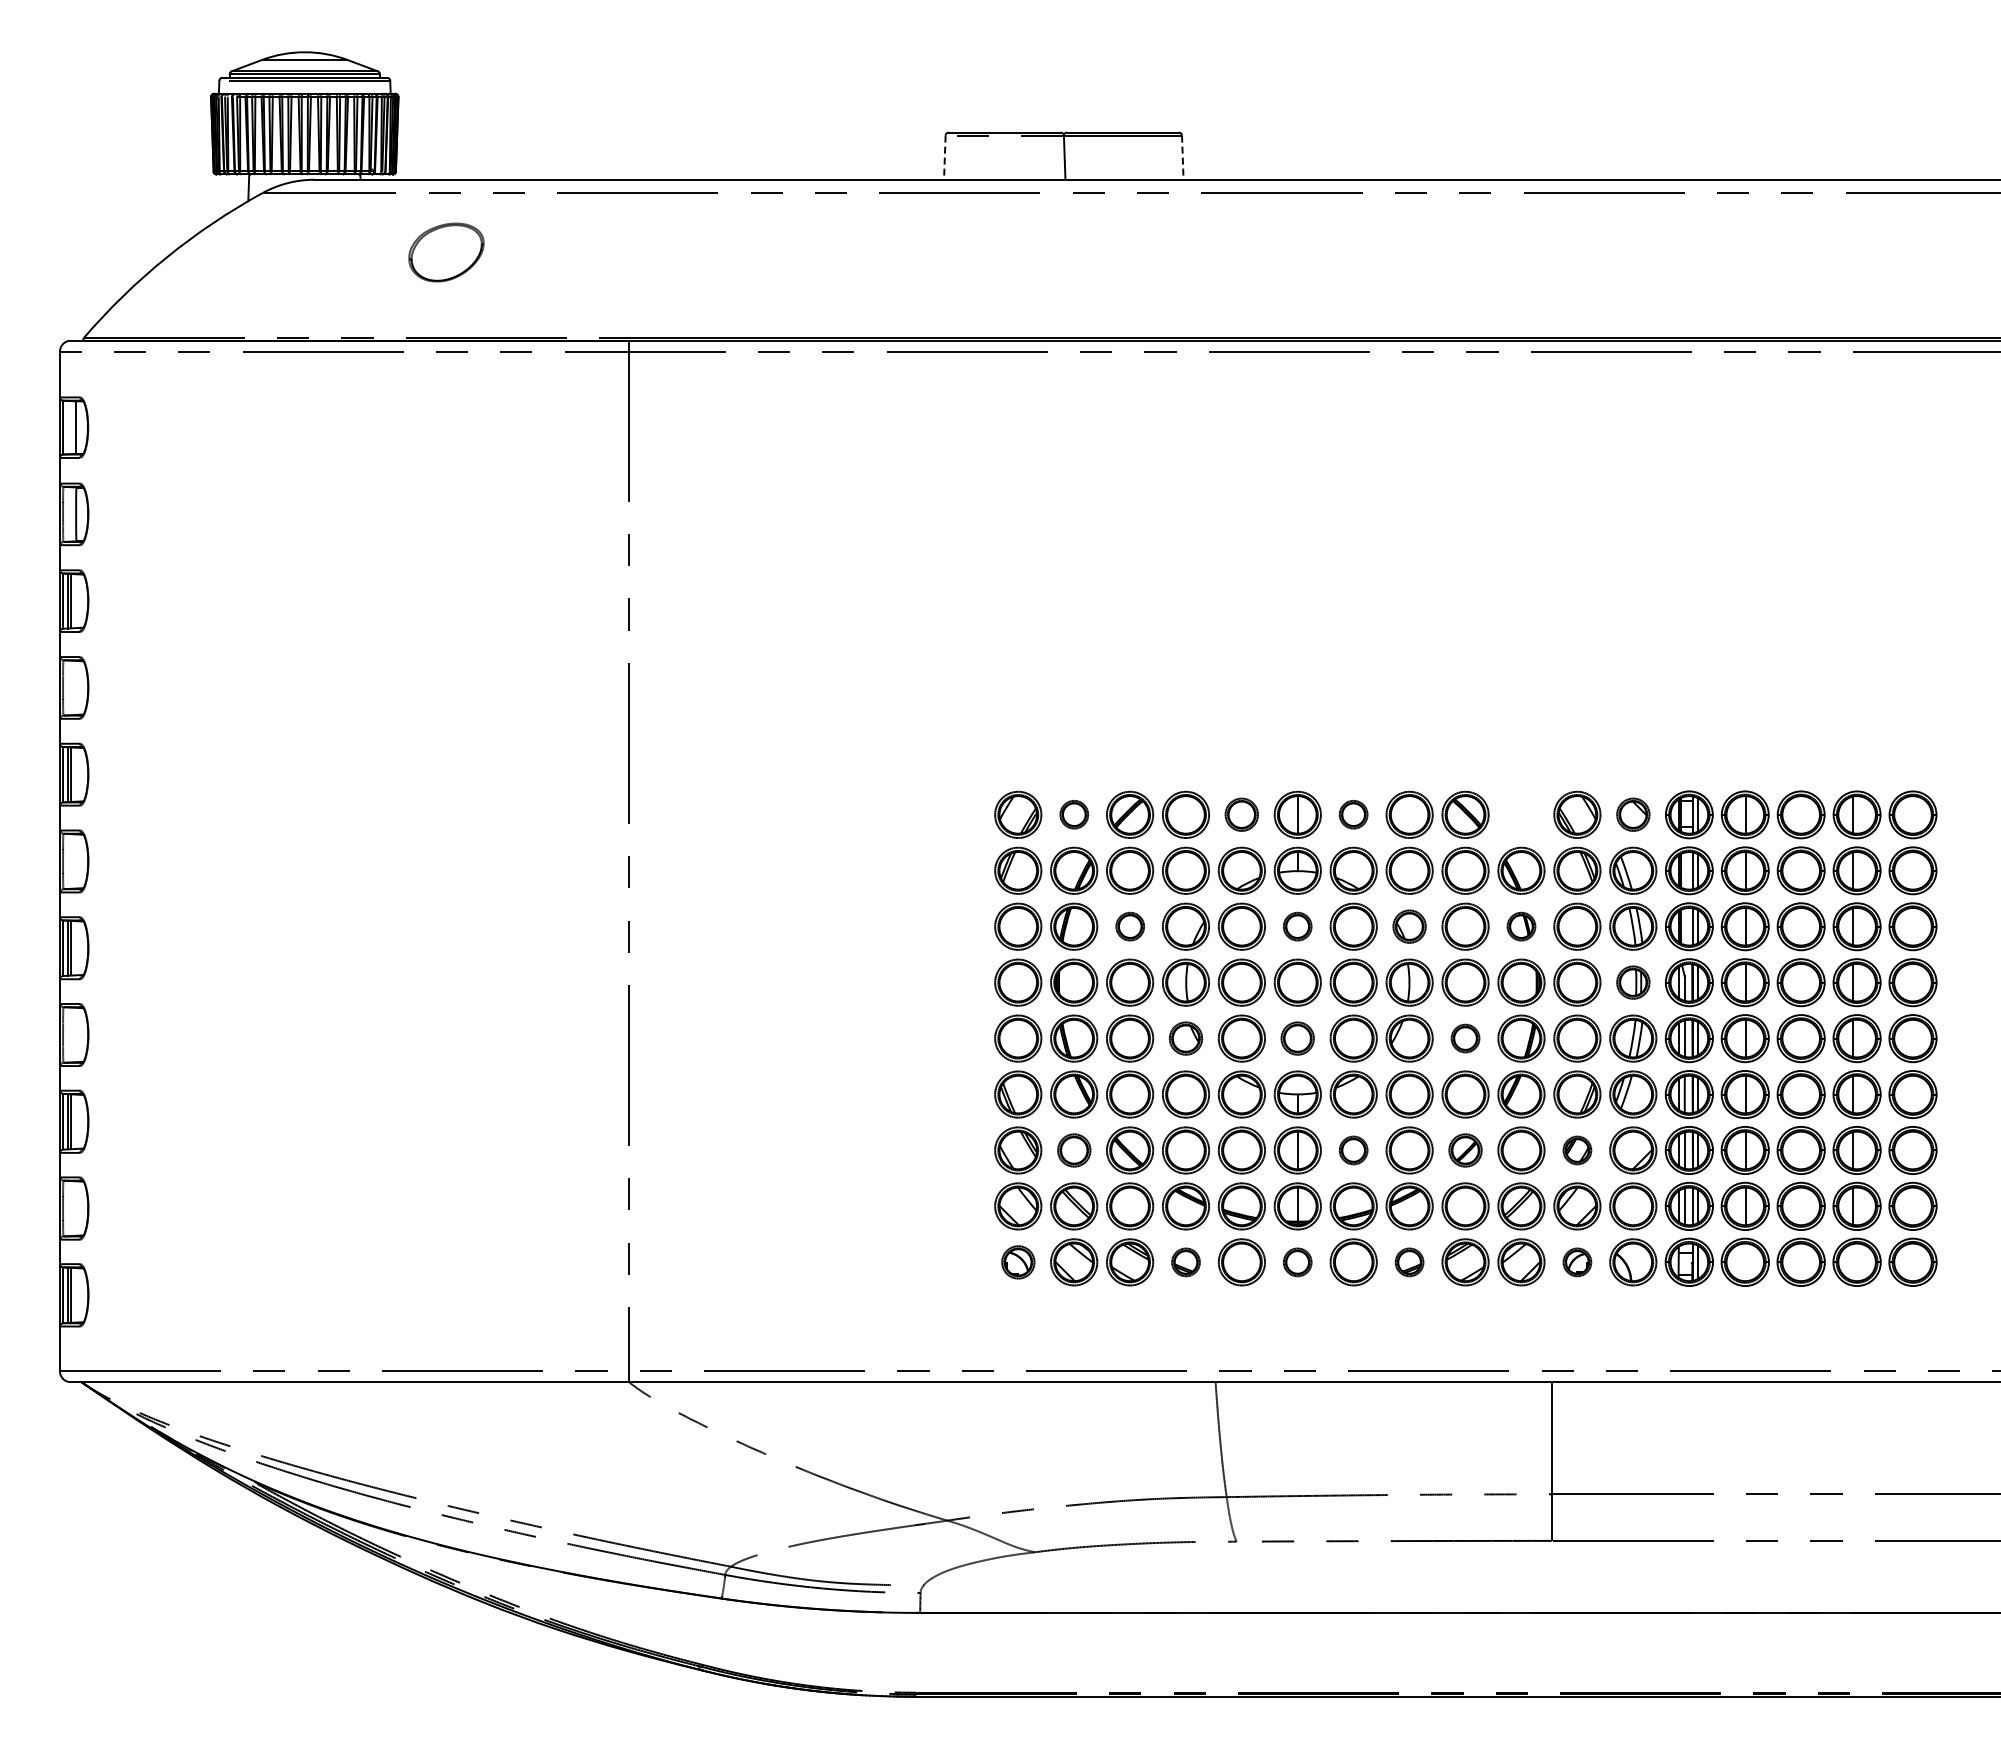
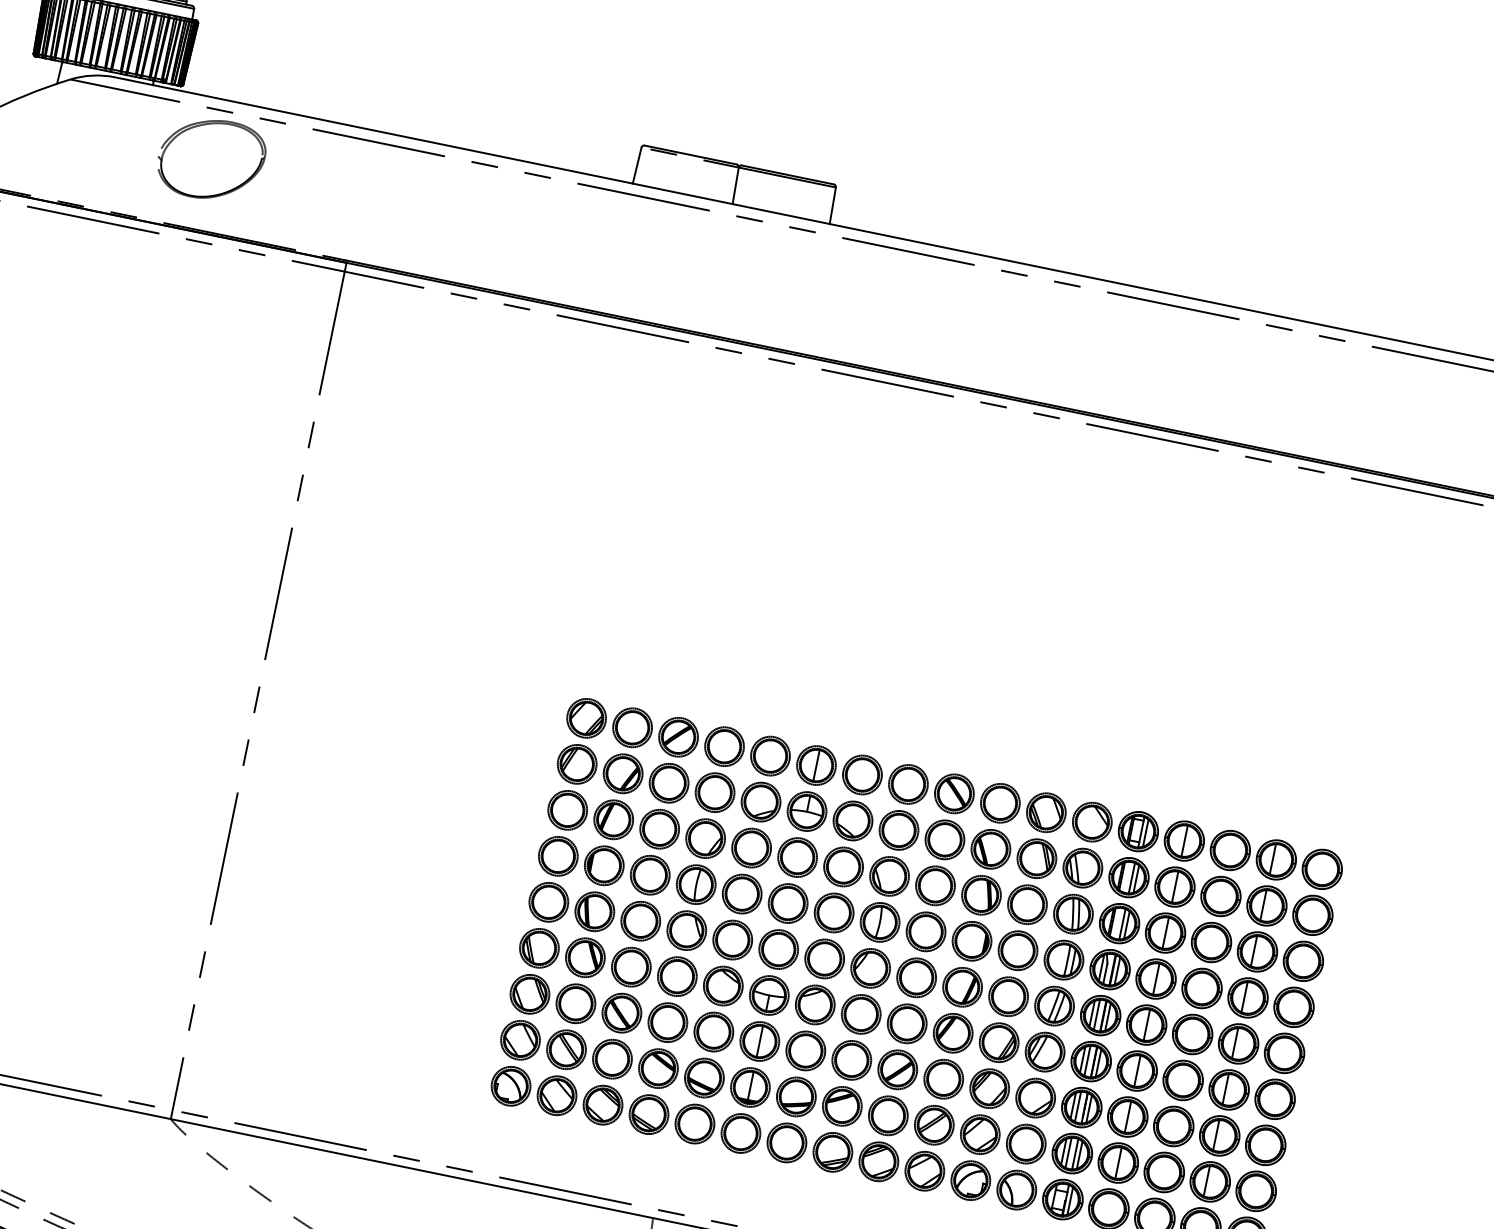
line: (944, 158) -> (636, 166), dashed -> solid
line: (1182, 158) -> (832, 206), dashed -> solid
part: (446, 252) -> (211, 159), size x1.67
part: (1074, 814) -> (632, 727), size x1.67
part: (1241, 814) -> (770, 755), size x1.43
part: (1353, 814) -> (862, 774), size x1.67
part: (1521, 814) -> (1000, 802), added
part: (1633, 814) -> (1092, 821), size x1.43
part: (1130, 926) -> (660, 829), size x1.67
part: (1297, 926) -> (797, 857), size x1.67
part: (1409, 926) -> (889, 876), size x1.43
part: (1521, 926) -> (981, 895), size x1.67
part: (1633, 982) -> (1064, 960), size x1.43
part: (1185, 1038) -> (686, 930), size x1.43
part: (1297, 1038) -> (778, 949), size x1.43
part: (1465, 1038) -> (916, 977), size x1.67
part: (1074, 1150) -> (576, 1003), size x1.43
part: (1353, 1150) -> (805, 1050), size x1.67
part: (1465, 1150) -> (897, 1069), size x1.43
part: (1577, 1150) -> (989, 1088), size x1.67
part: (1018, 1262) -> (511, 1086), size x1.43
part: (1185, 1262) -> (648, 1114), size x1.67
part: (1297, 1262) -> (740, 1133), size x1.67
part: (1409, 1262) -> (832, 1152), size x1.67
part: (1577, 1262) -> (970, 1180), size x1.67

